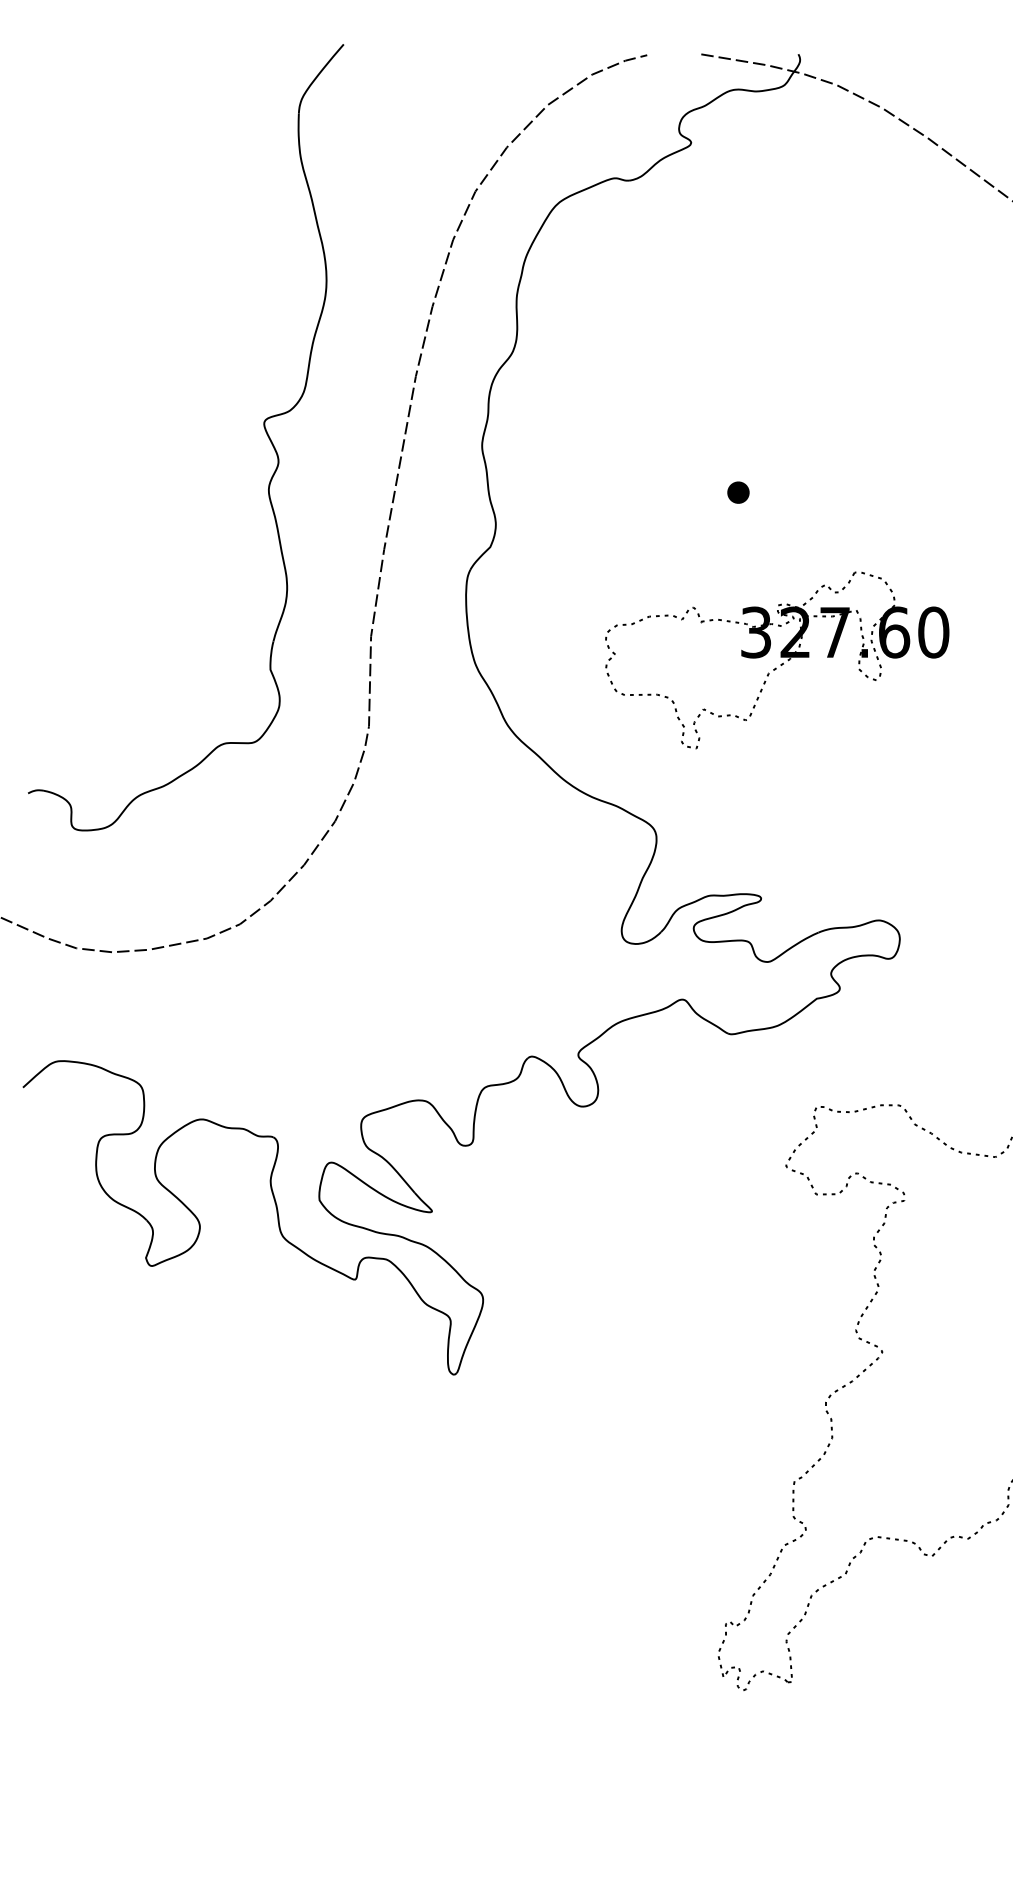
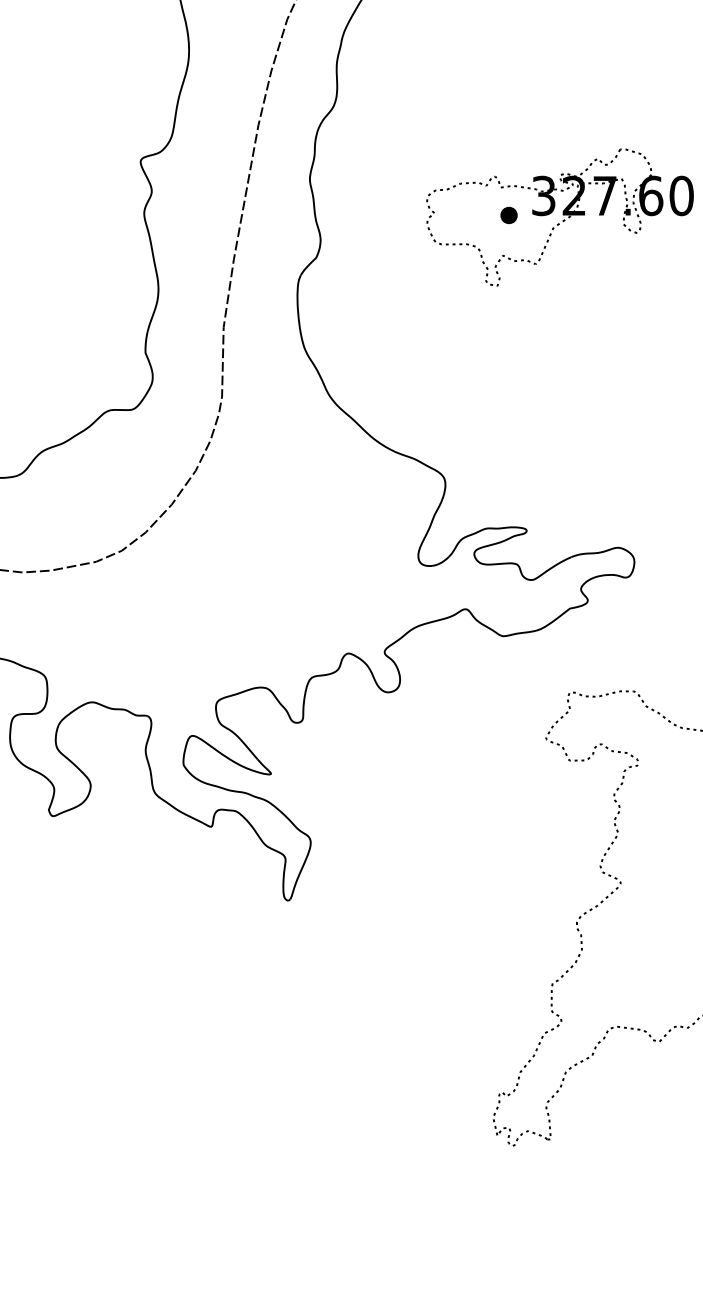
part: (777, 660) -> (560, 217), moved

